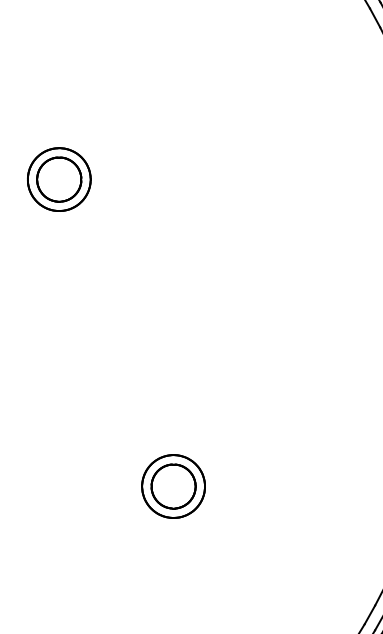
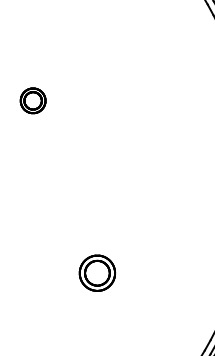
part: (58, 179) -> (32, 100), size x0.7

